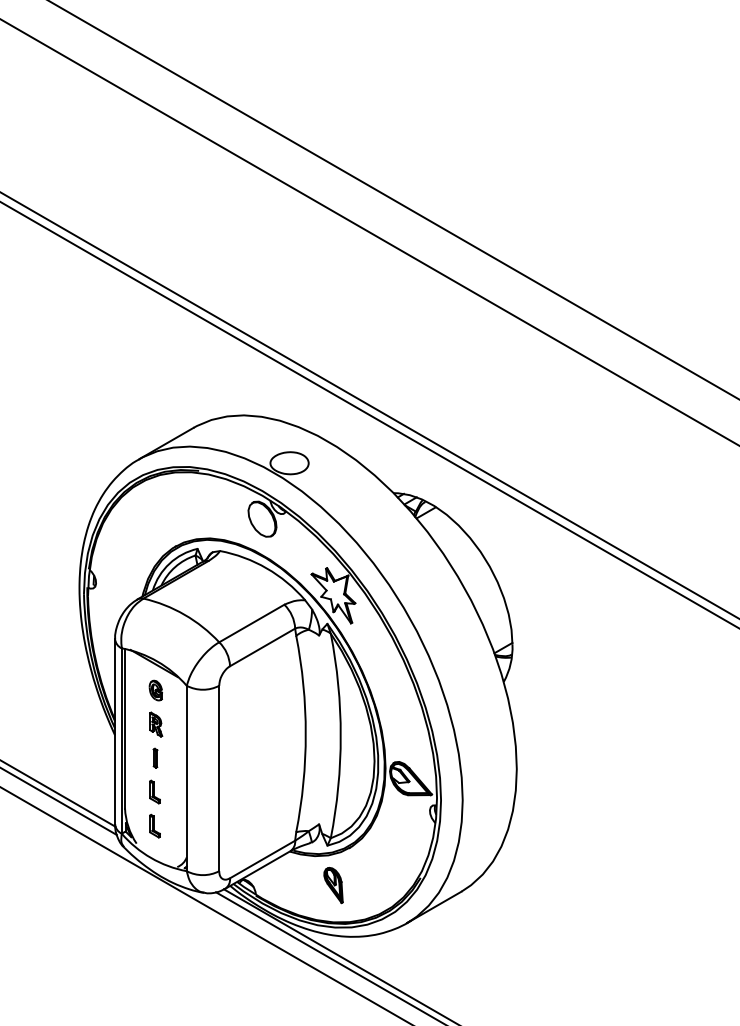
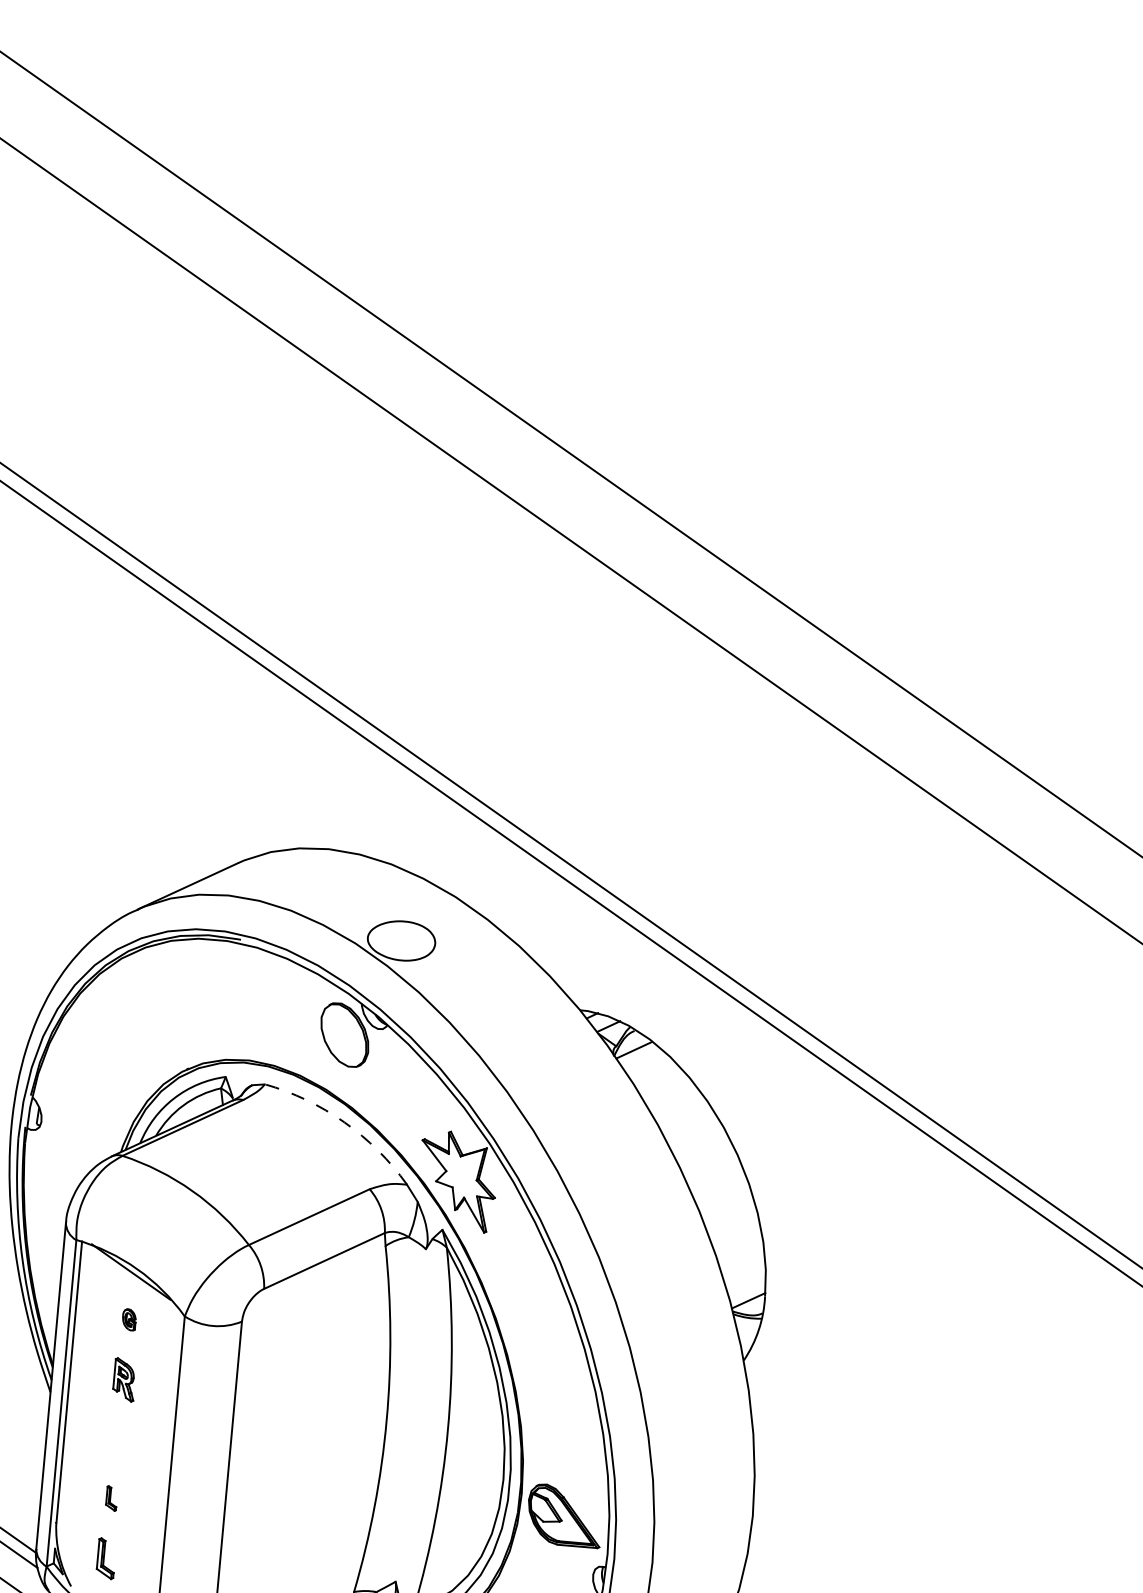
arc: (266, 568) -> (344, 1122), solid -> dashed
part: (155, 690) -> (128, 1319), size x0.6
part: (155, 757) -> (118, 1437), removed
part: (154, 791) -> (110, 1497), size x0.6

